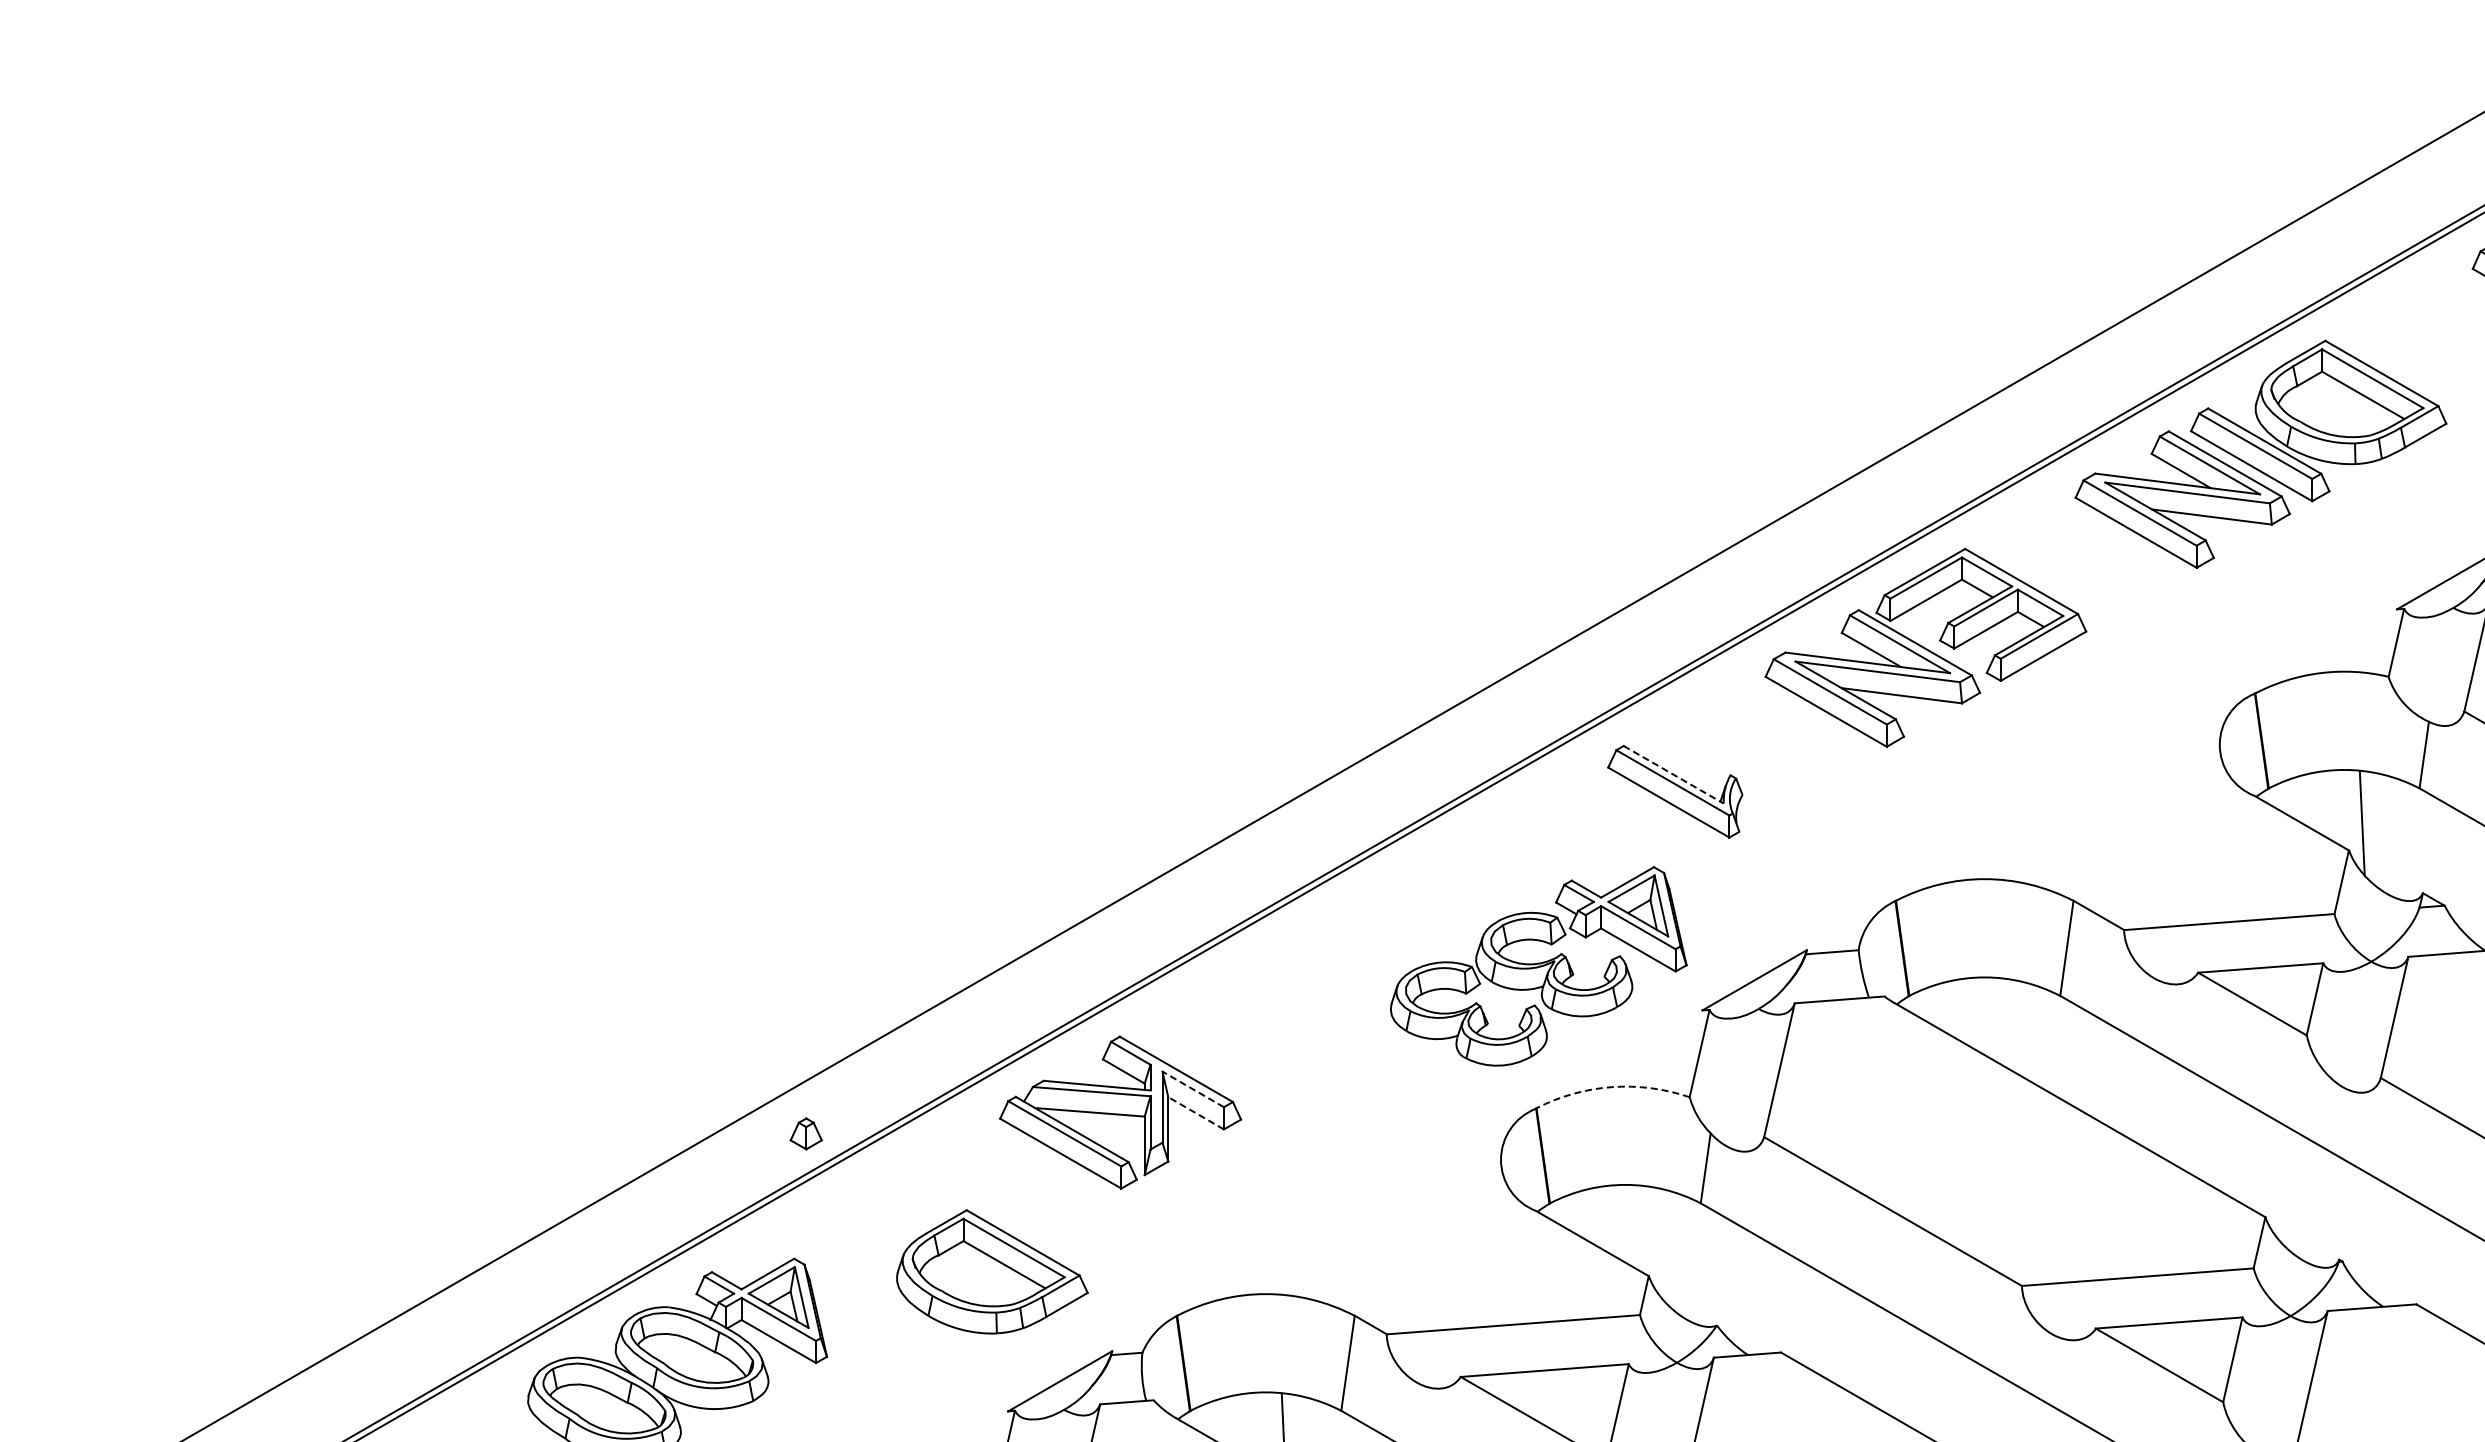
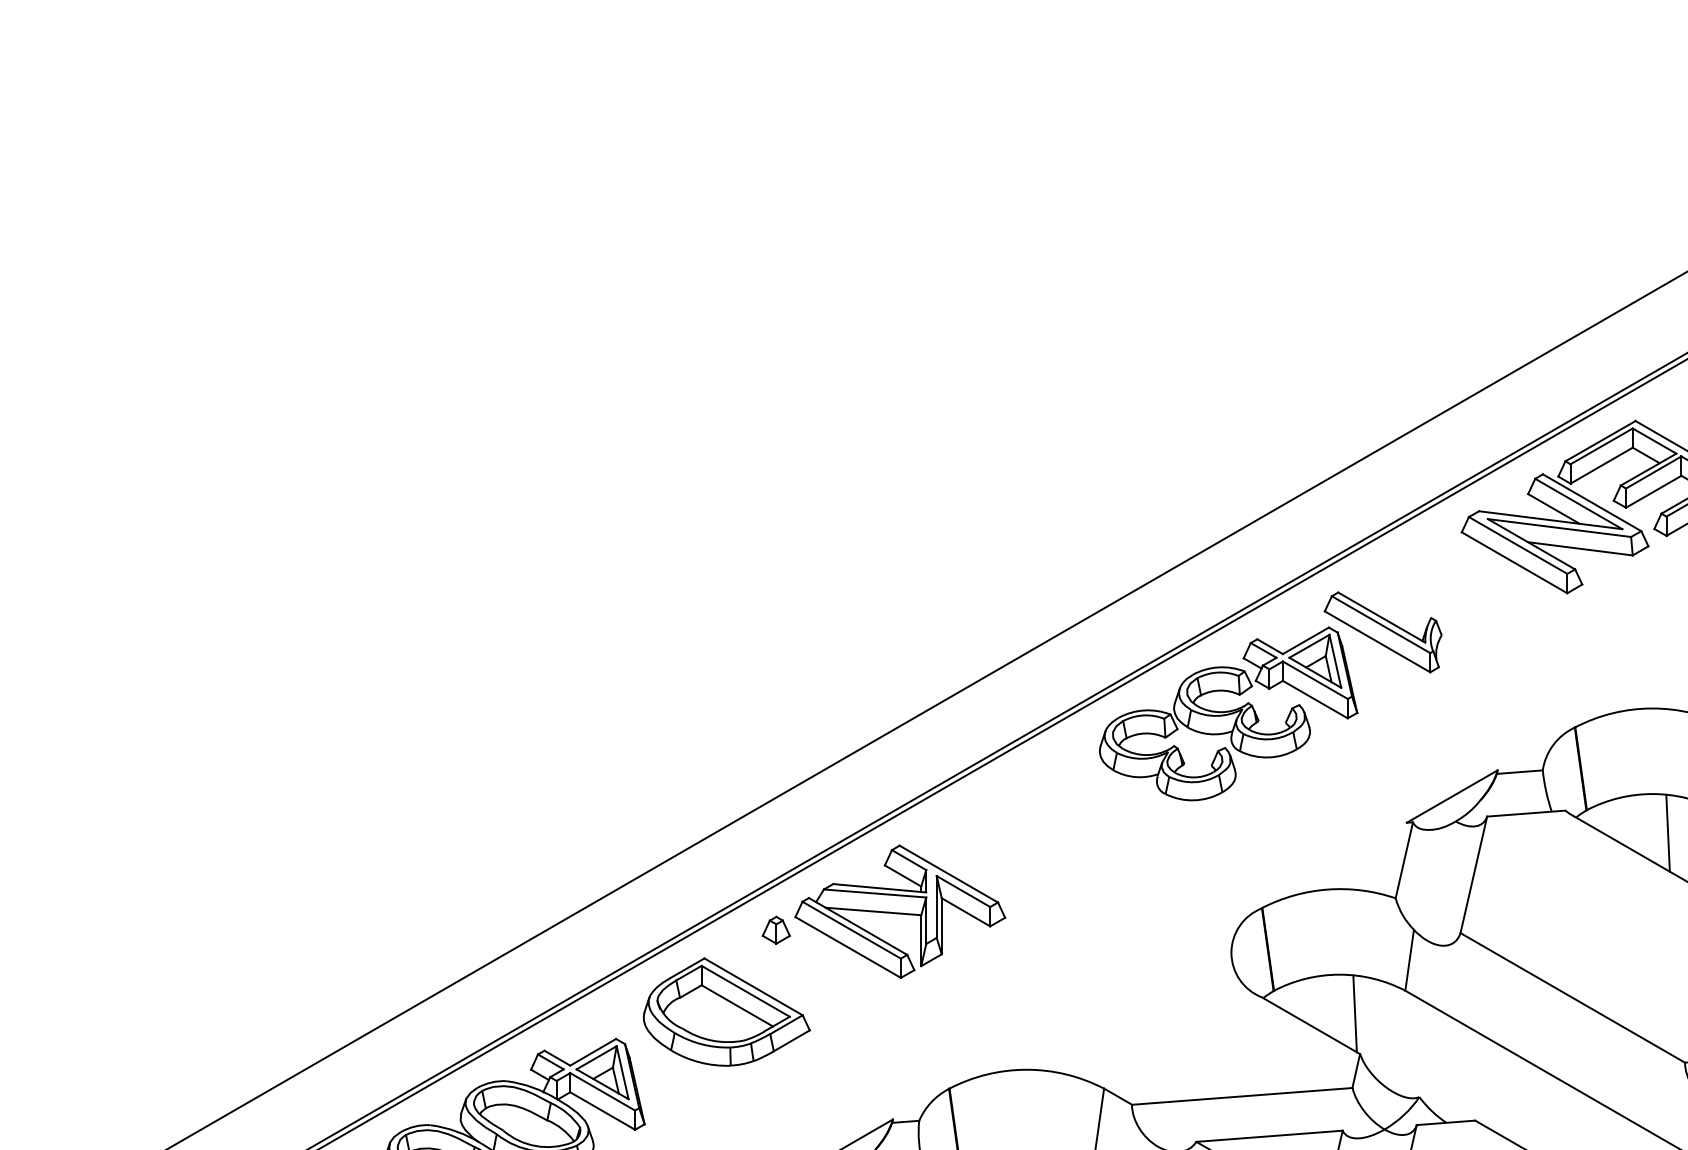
line: (1673, 774) -> (1381, 617), dashed -> solid
part: (1538, 966) -> (1228, 714), moved
line: (2002, 1022) -> (1668, 833), added
arc: (1611, 1087) -> (1327, 889), dashed -> solid
line: (1192, 1089) -> (962, 891), dashed -> solid
line: (1195, 1113) -> (965, 912), dashed -> solid
part: (805, 1133) -> (775, 929), moved
line: (1643, 1229) -> (1355, 1013), added
part: (992, 1271) -> (726, 1011), moved

